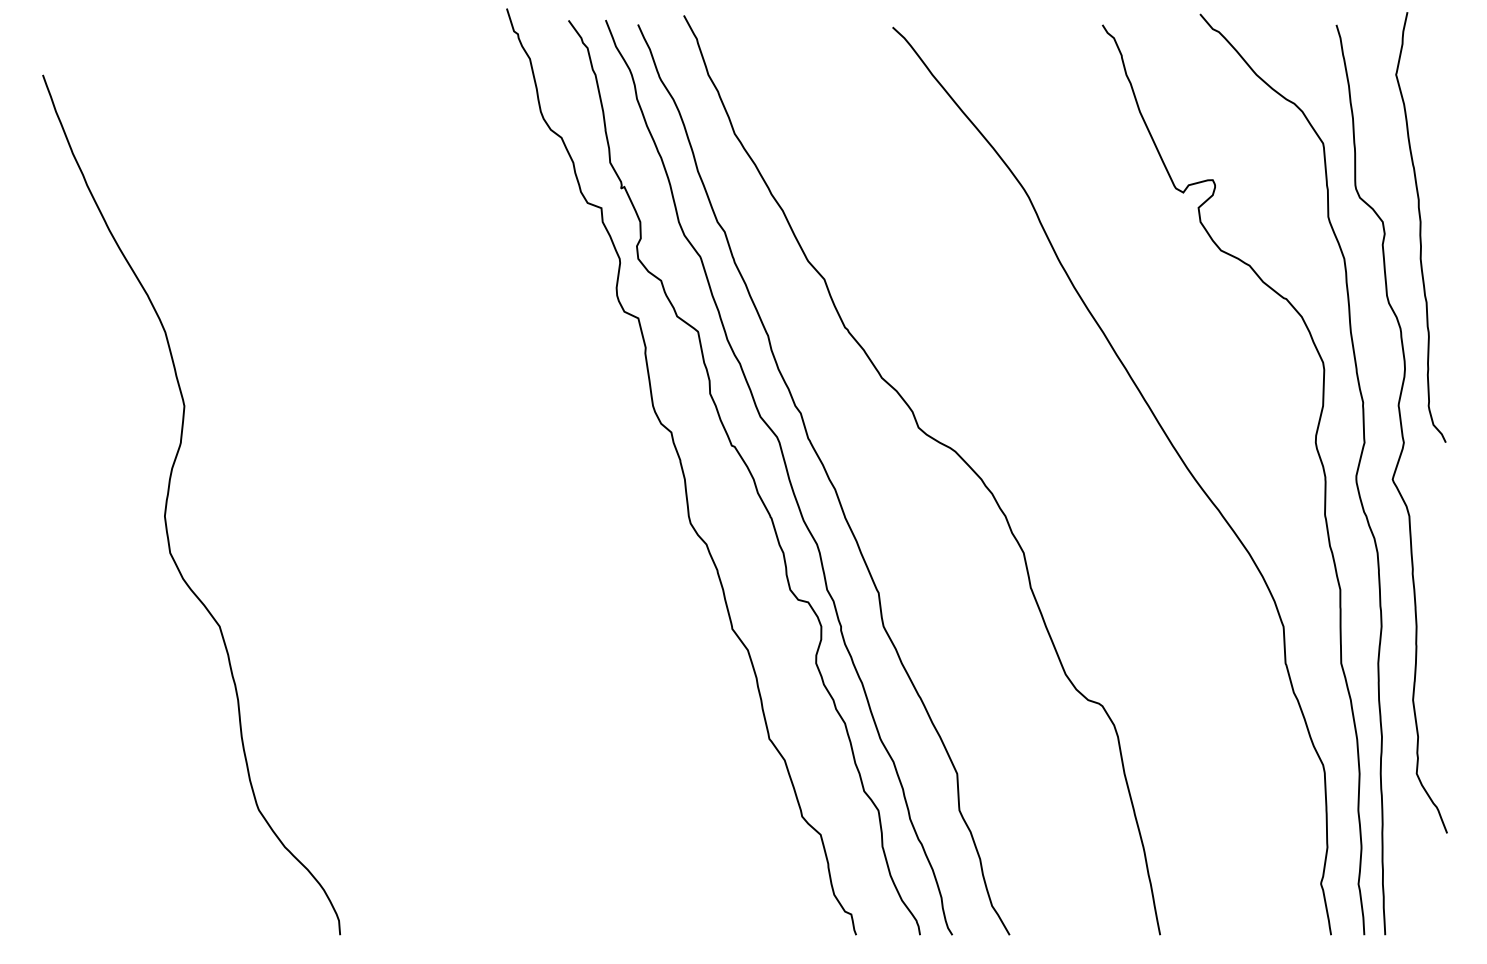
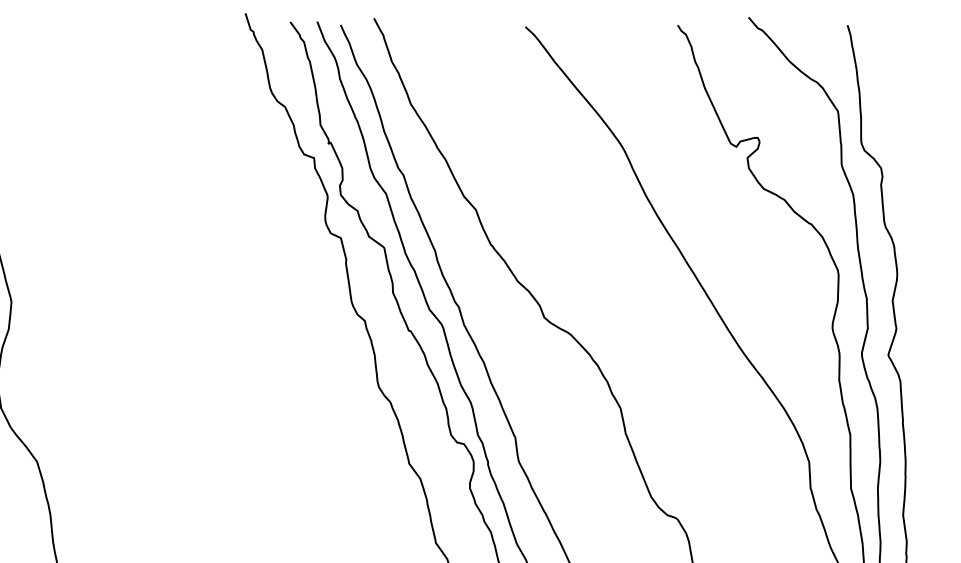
curve: (1420, 227) -> (908, 172), removed

